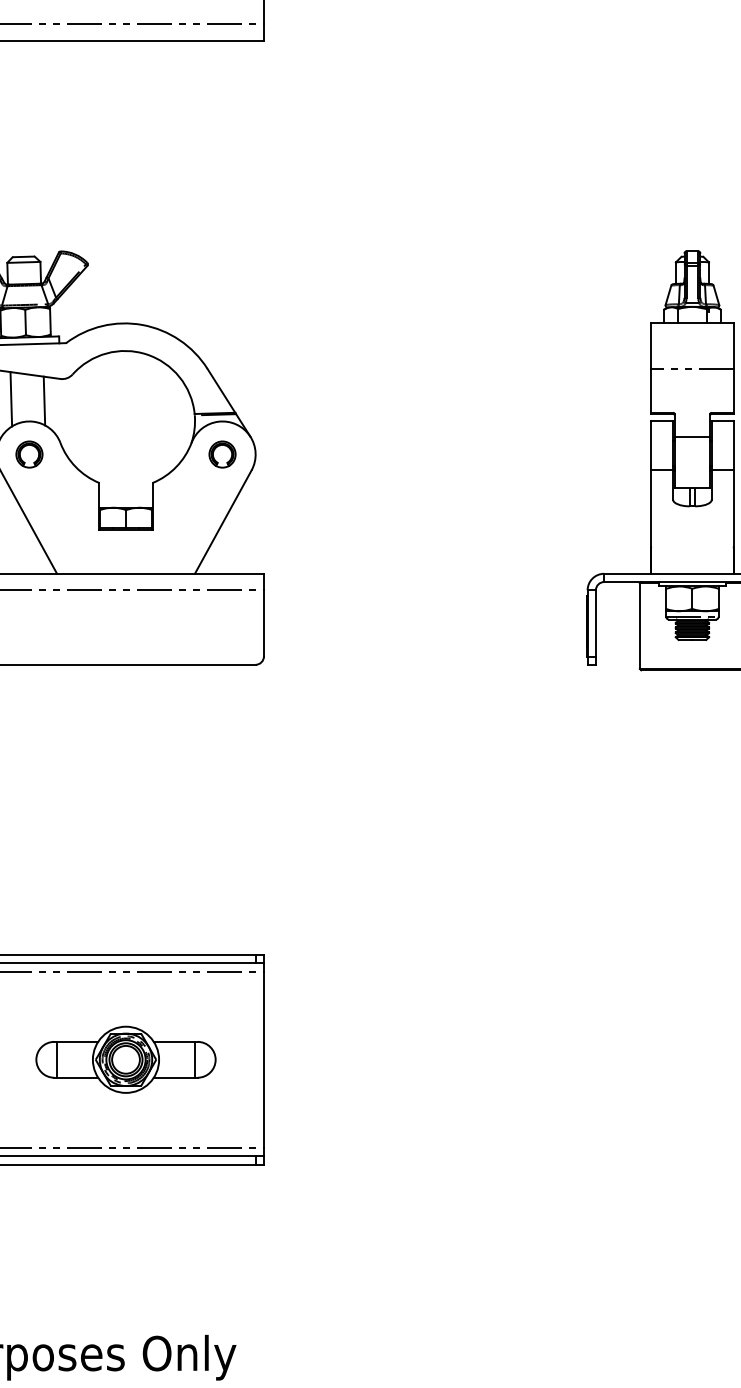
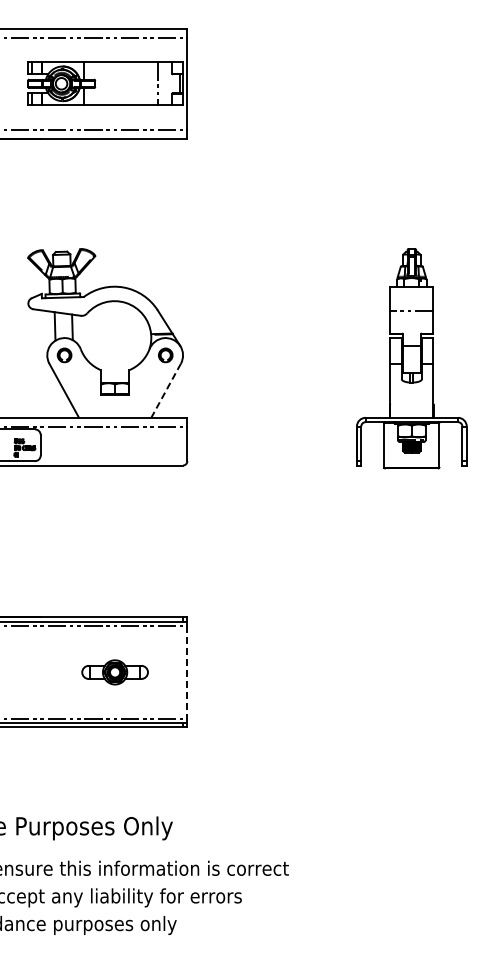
line: (224, 521) -> (166, 390), solid -> dashed
part: (124, 1060) -> (114, 672), size x0.7
line: (264, 1060) -> (187, 672), solid -> dashed

